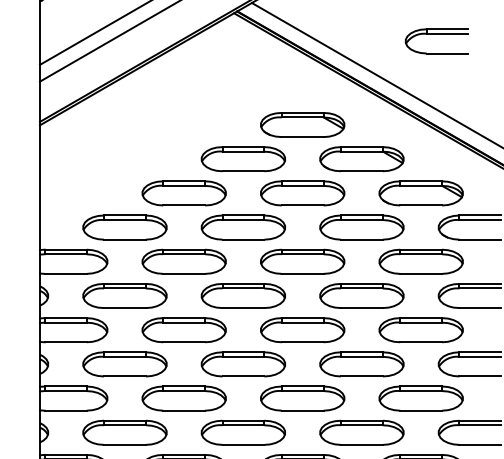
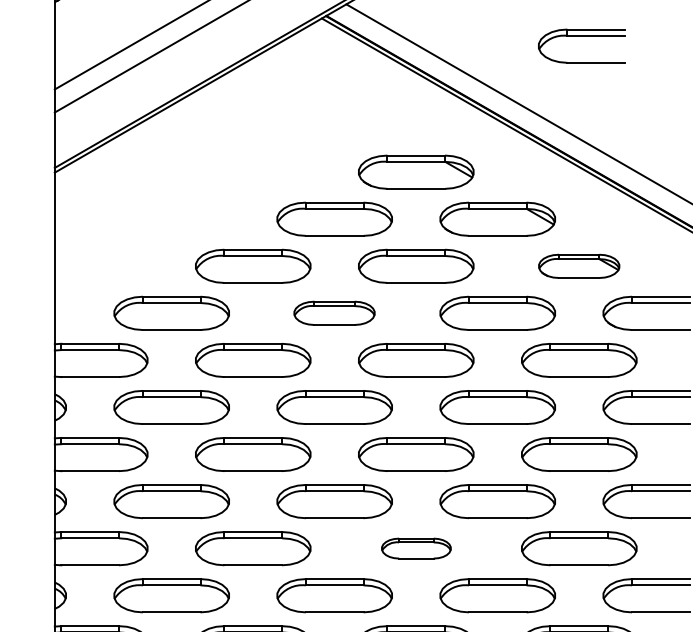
part: (436, 34) -> (581, 36), moved
part: (420, 193) -> (578, 266), size x0.7
part: (242, 227) -> (333, 313), size x0.7
part: (302, 398) -> (415, 548), size x0.6

